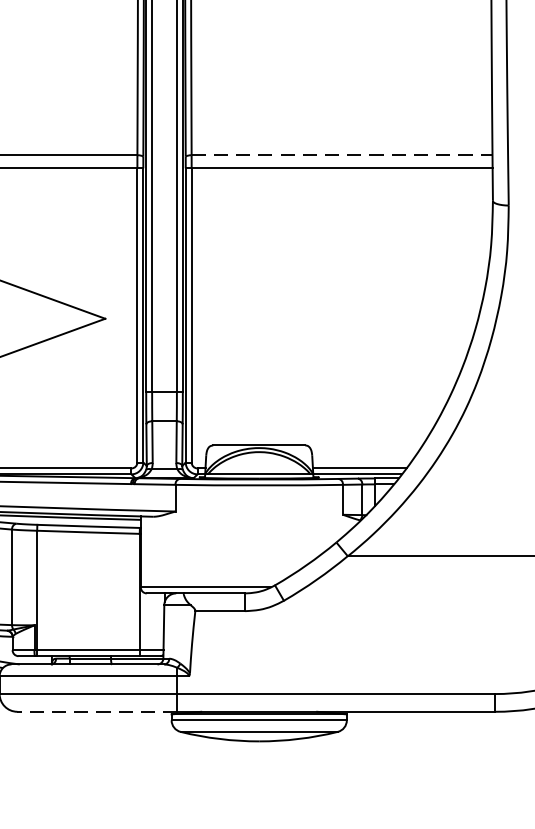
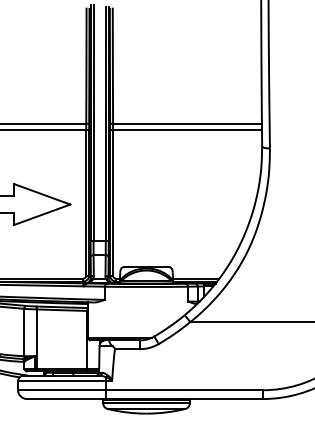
line: (344, 154) -> (188, 123), dashed -> solid
line: (97, 712) -> (66, 399), dashed -> solid

